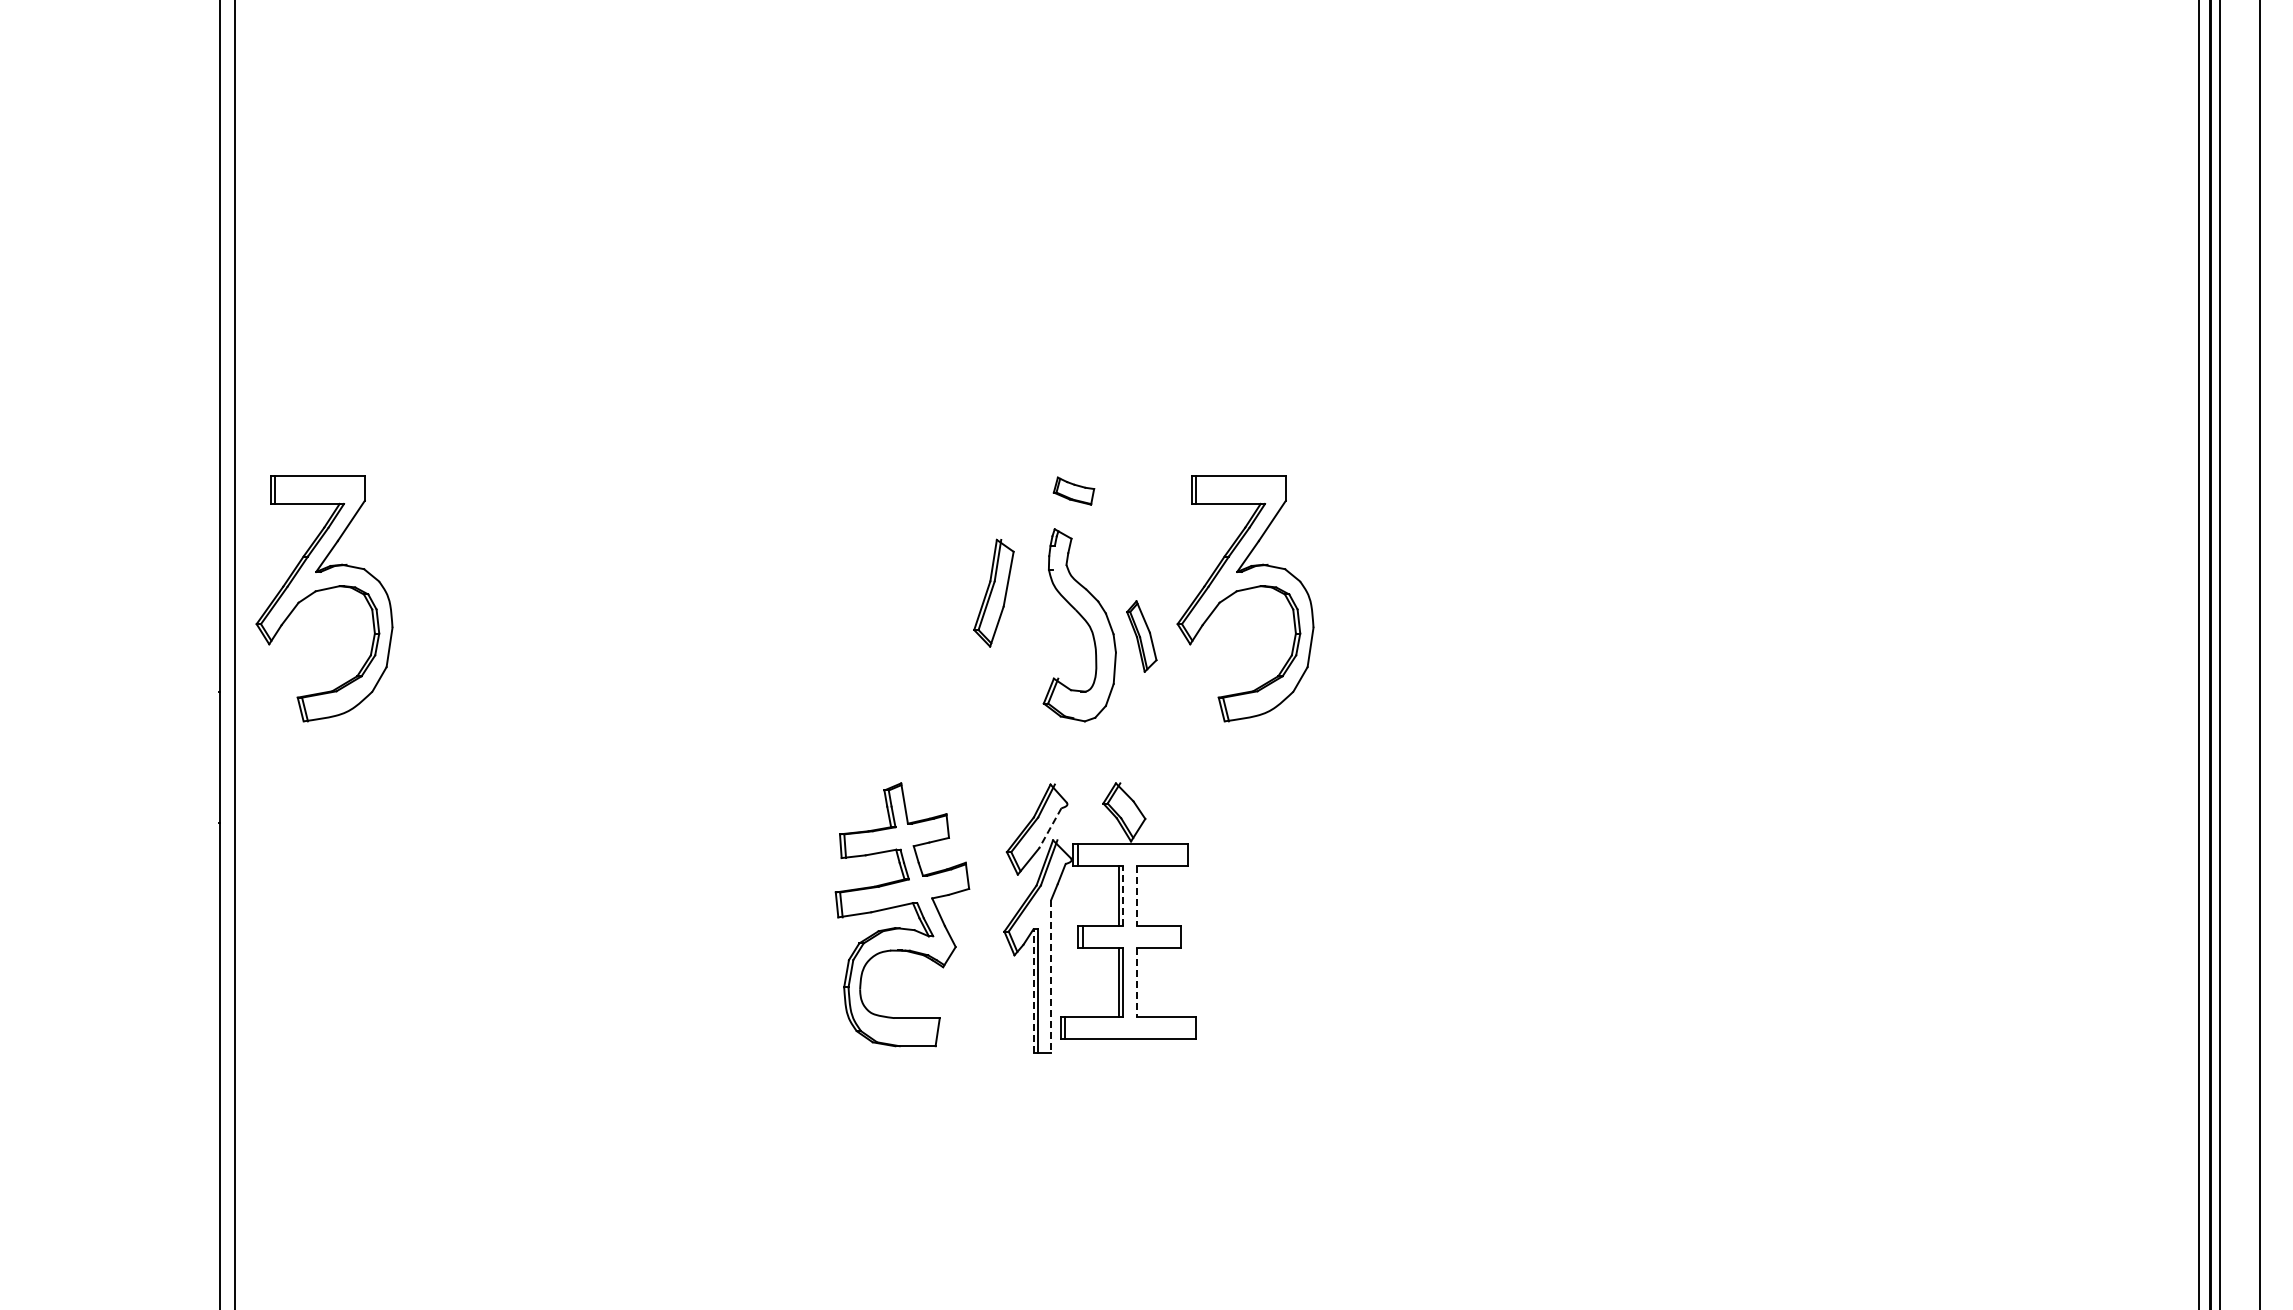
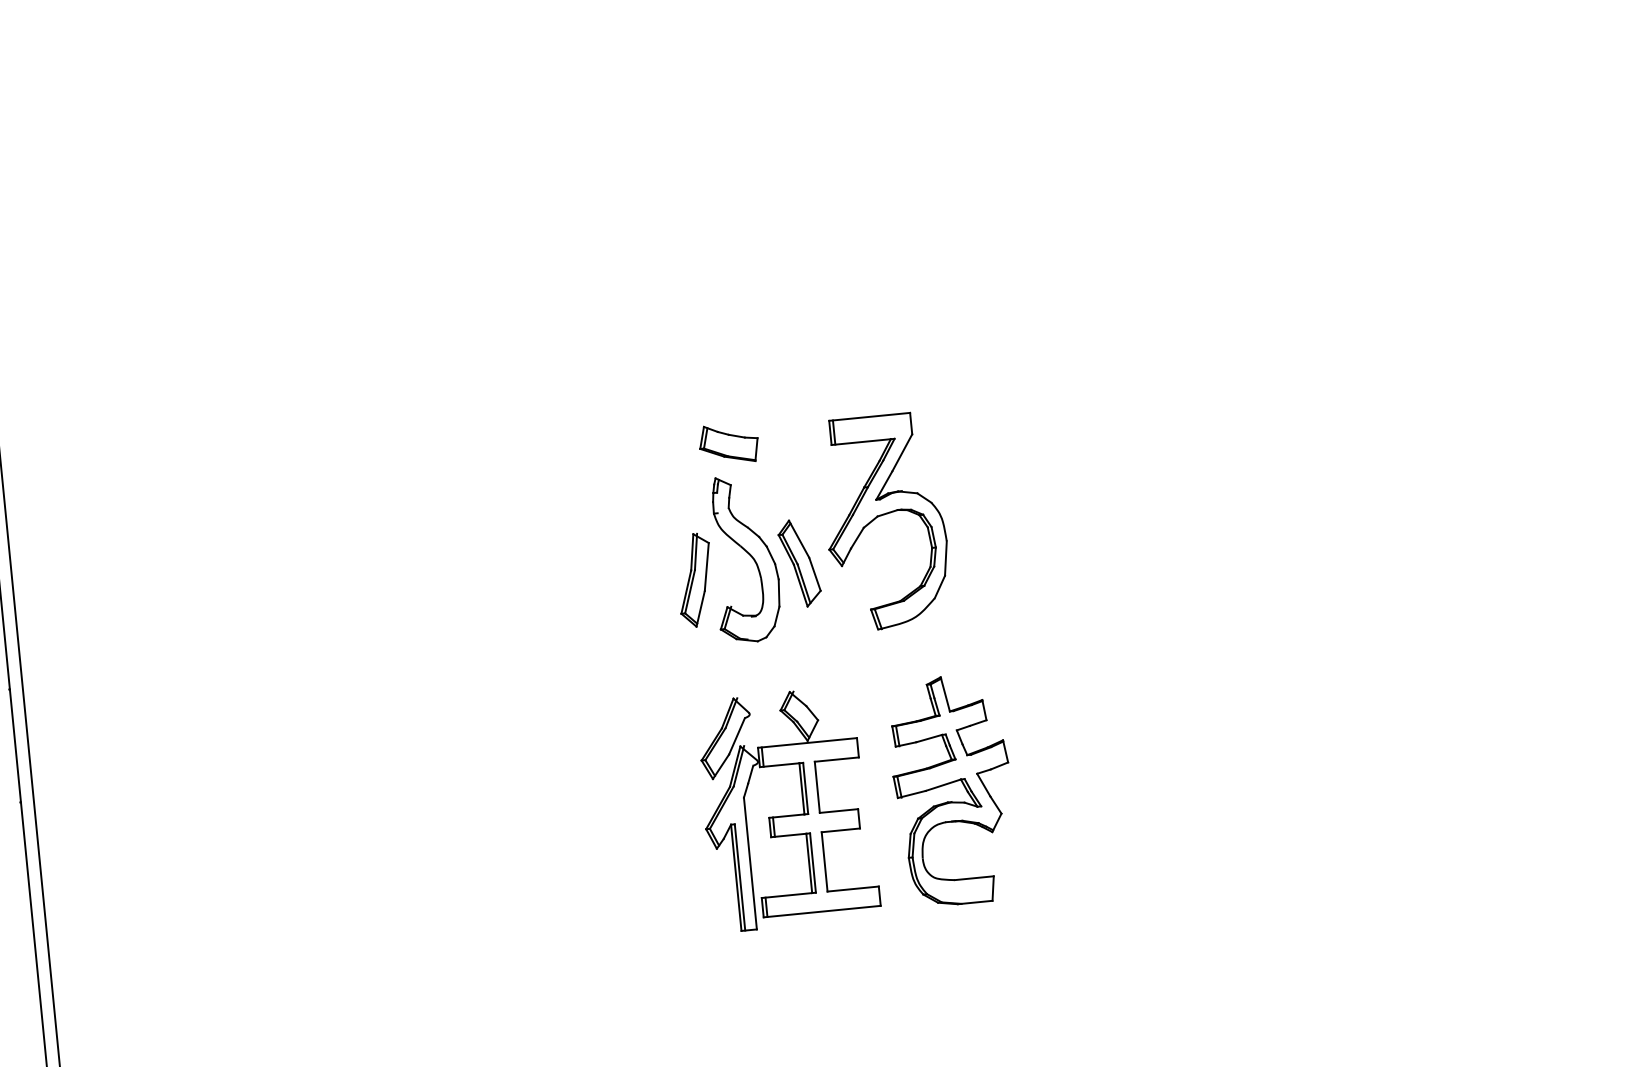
part: (1073, 490) -> (728, 443), size x1.67
part: (324, 590) -> (91, 592), removed
part: (993, 592) -> (694, 579), moved
part: (1141, 636) -> (799, 563), size x1.43
line: (1050, 828) -> (737, 736), dashed -> solid
line: (1123, 895) -> (805, 788), dashed -> solid
line: (1136, 895) -> (816, 786), dashed -> solid
part: (902, 906) -> (952, 783), moved
line: (1051, 976) -> (750, 863), dashed -> solid
line: (1136, 983) -> (824, 862), dashed -> solid
line: (1033, 990) -> (736, 877), dashed -> solid

